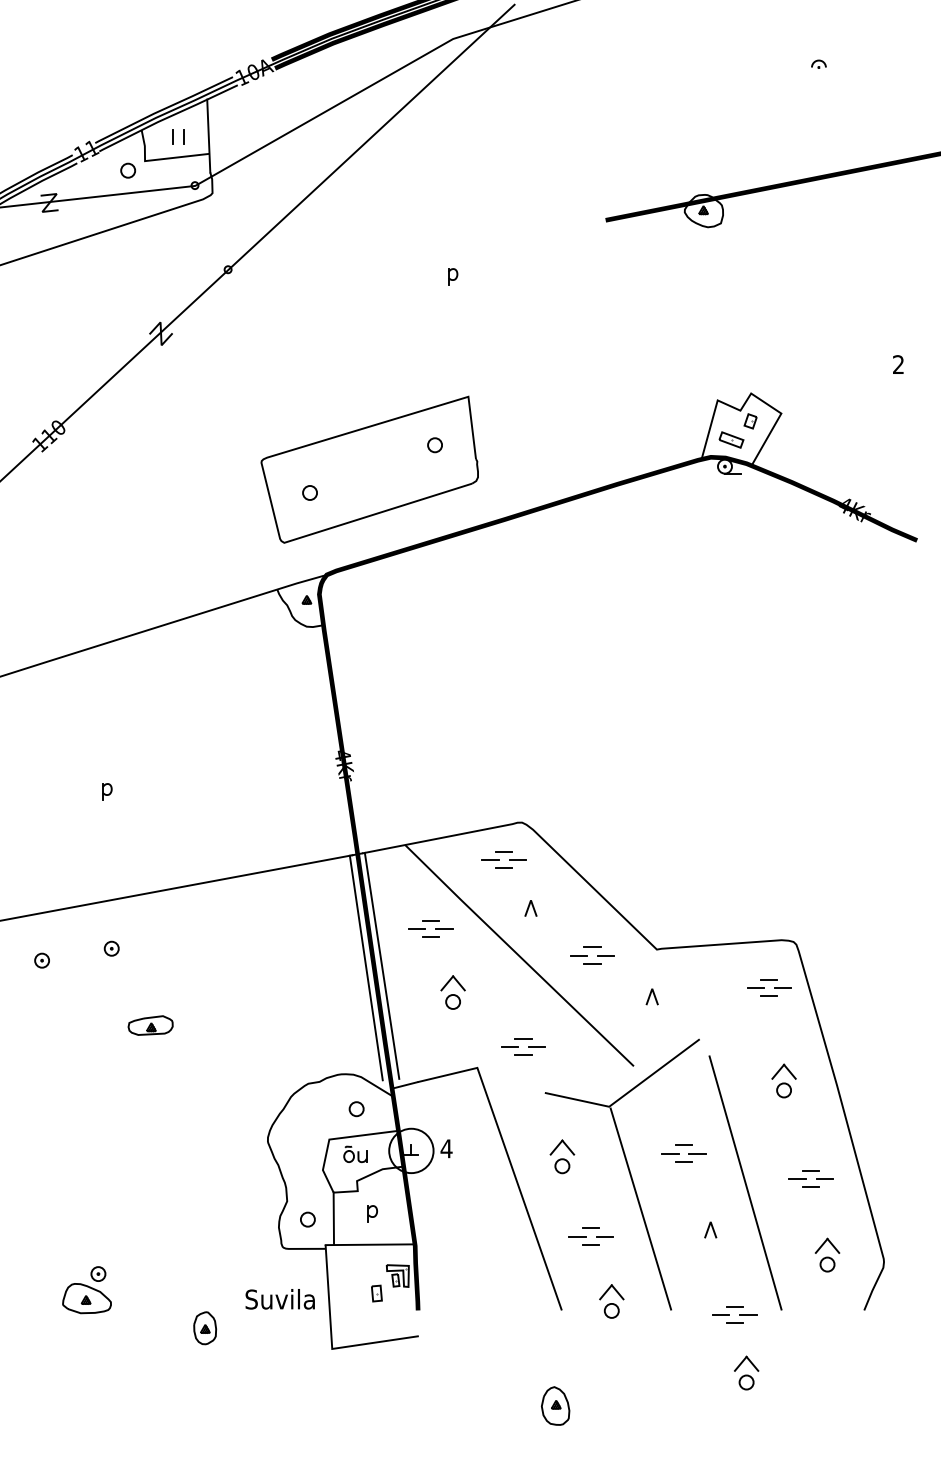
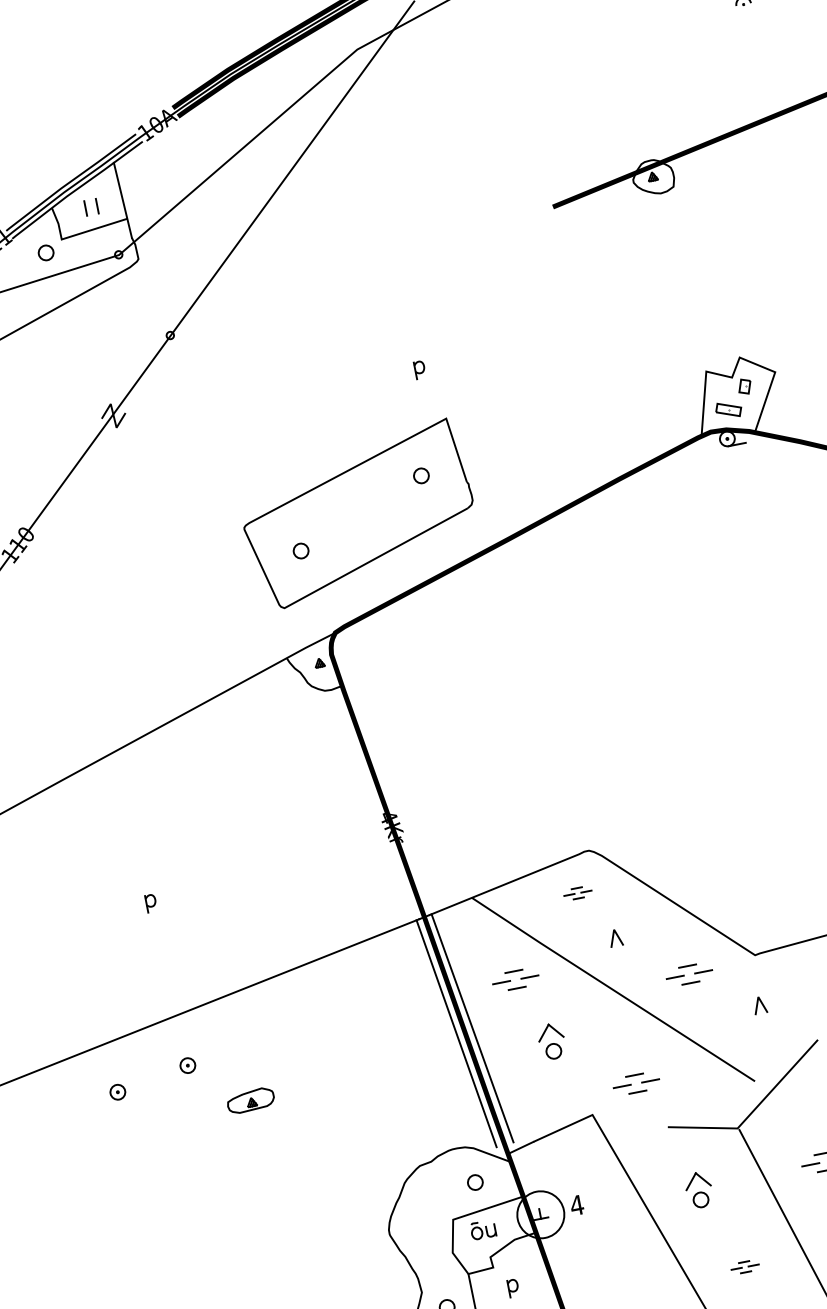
part: (453, 276) -> (420, 369), moved
part: (503, 859) -> (577, 892), size x0.6
part: (150, 1025) -> (250, 1100), moved
part: (590, 1236) -> (744, 1267), size x0.6

